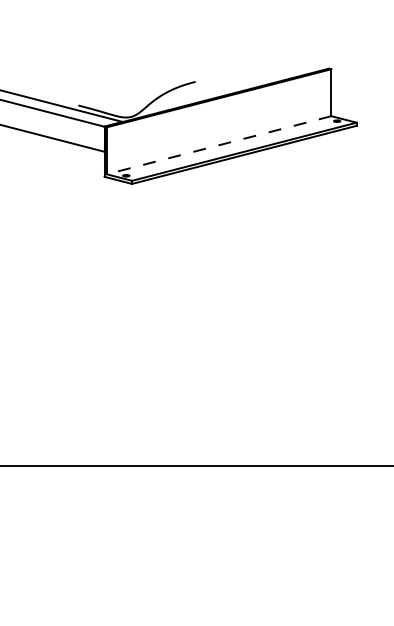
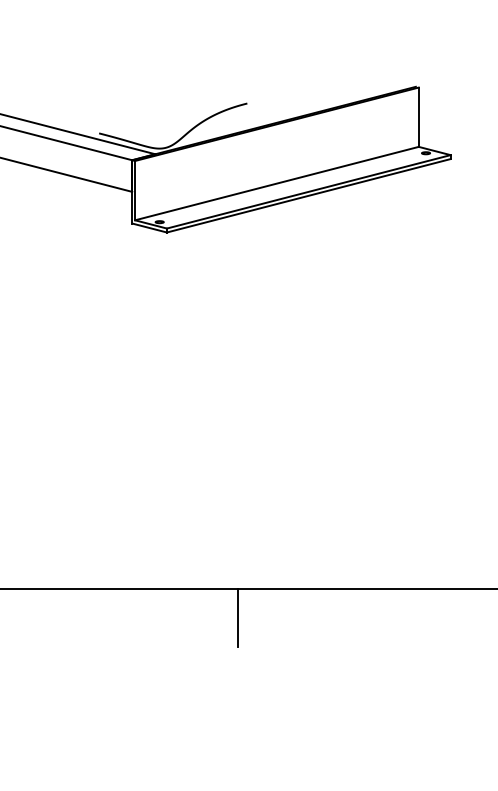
line: (219, 145) -> (277, 183), dashed -> solid
line: (188, 489) -> (238, 618), added

